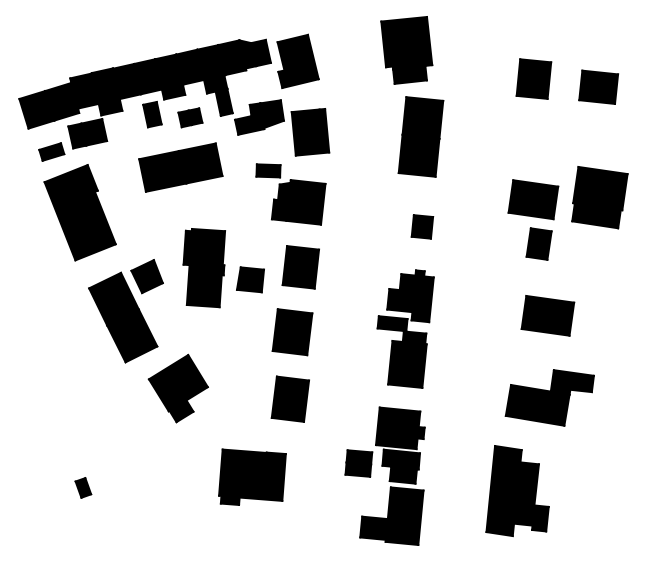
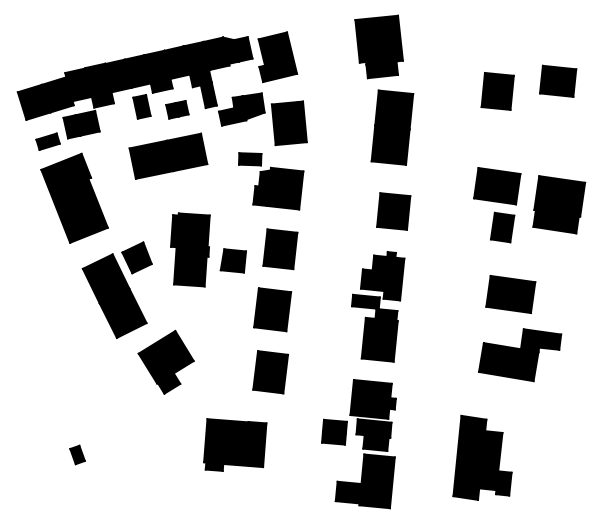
part: (533, 78) -> (497, 90), moved
part: (599, 197) -> (558, 204), moved
part: (422, 226) -> (393, 211), size x1.67
part: (549, 397) -> (519, 354), moved

